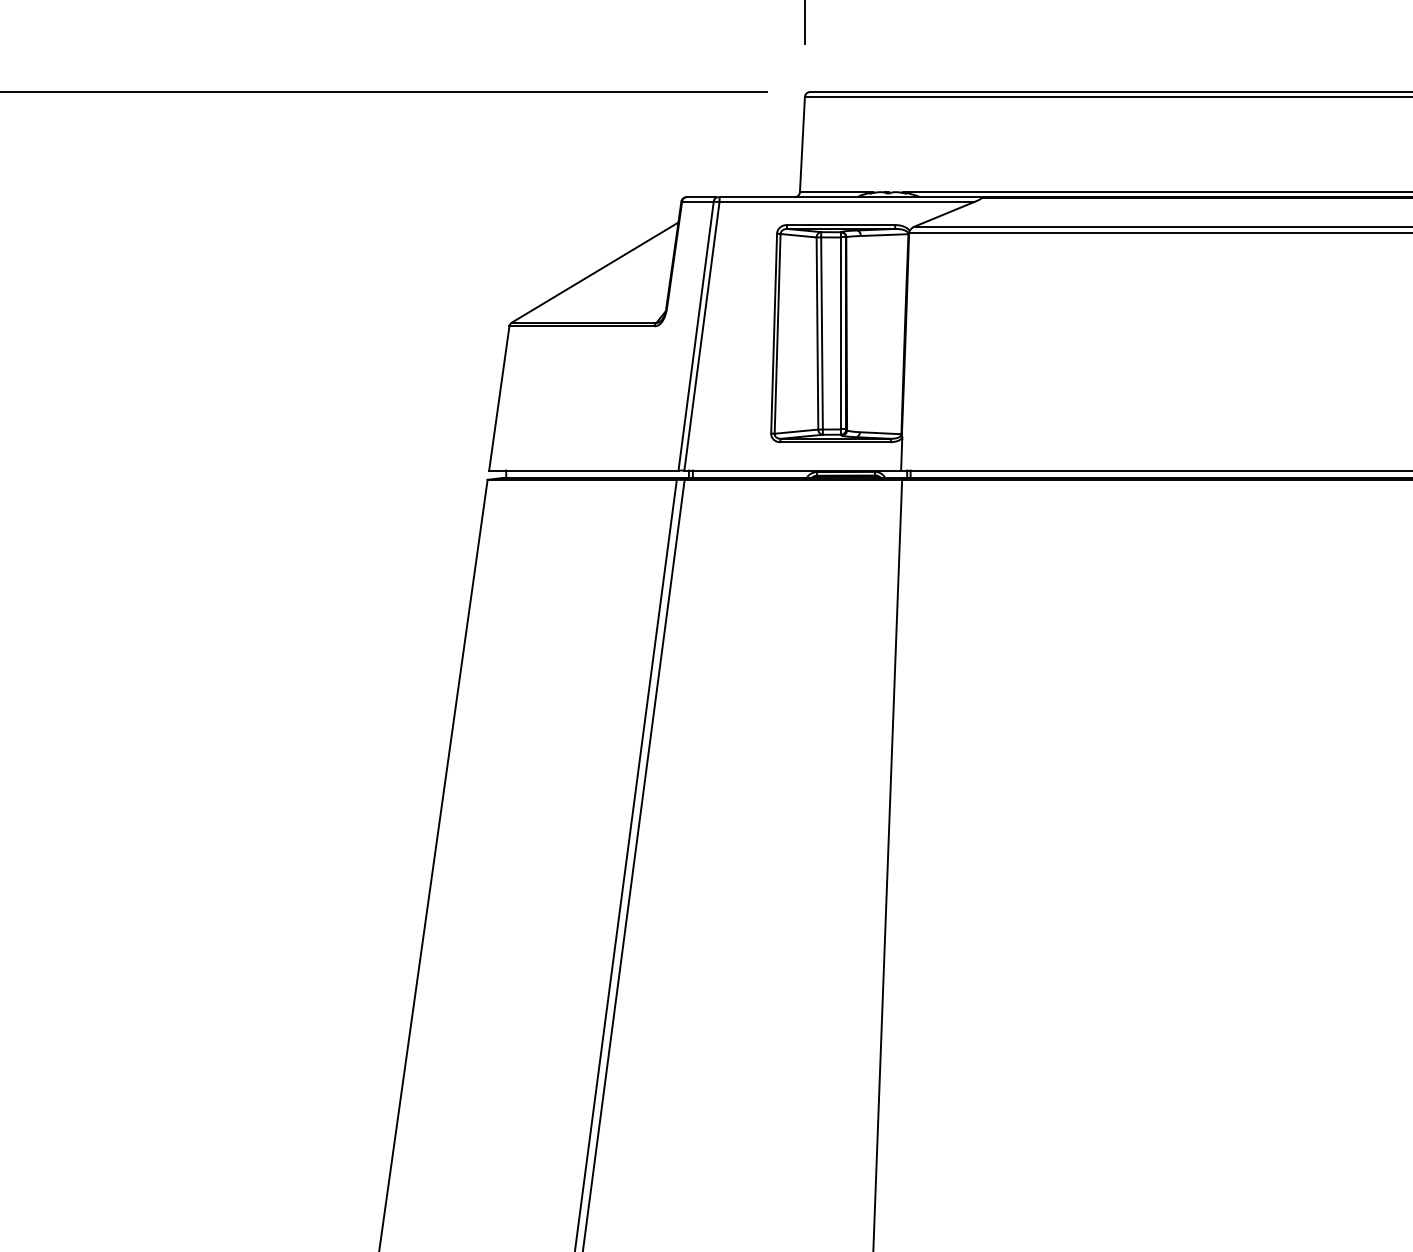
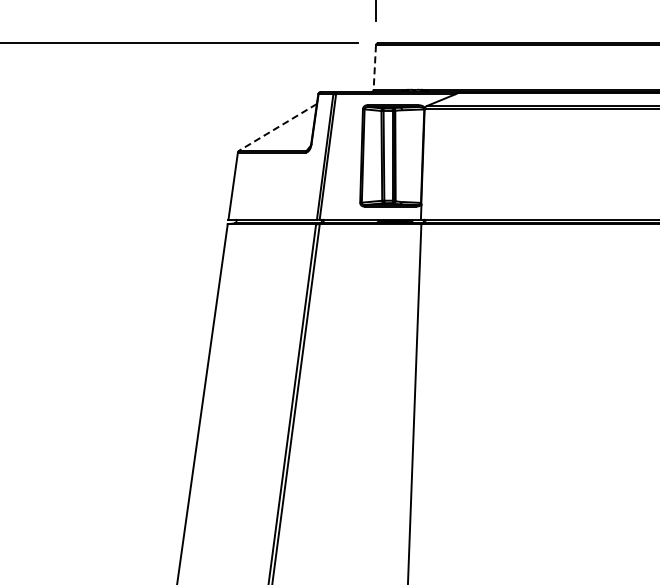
line: (801, 146) -> (374, 68), solid -> dashed
line: (594, 272) -> (277, 127), solid -> dashed

